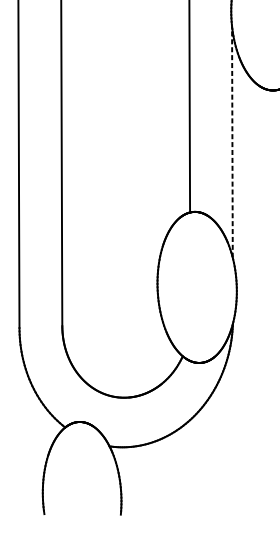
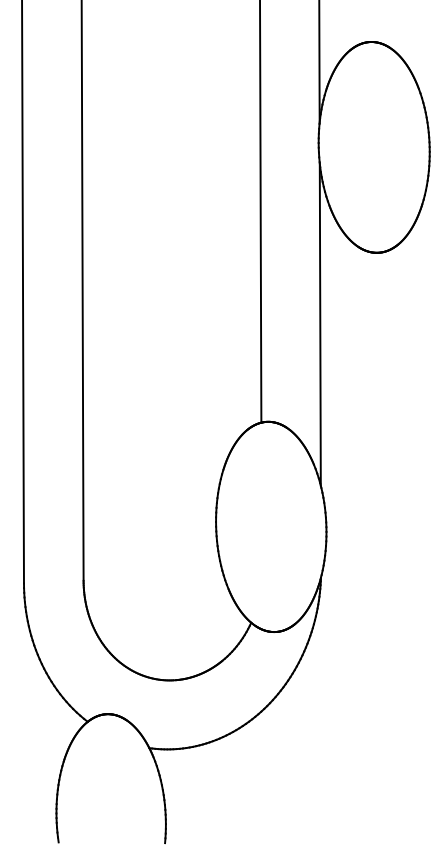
line: (232, 141) -> (320, 324), dashed -> solid

